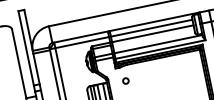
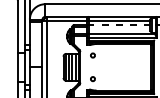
line: (151, 34) -> (118, 25), solid -> dashed

